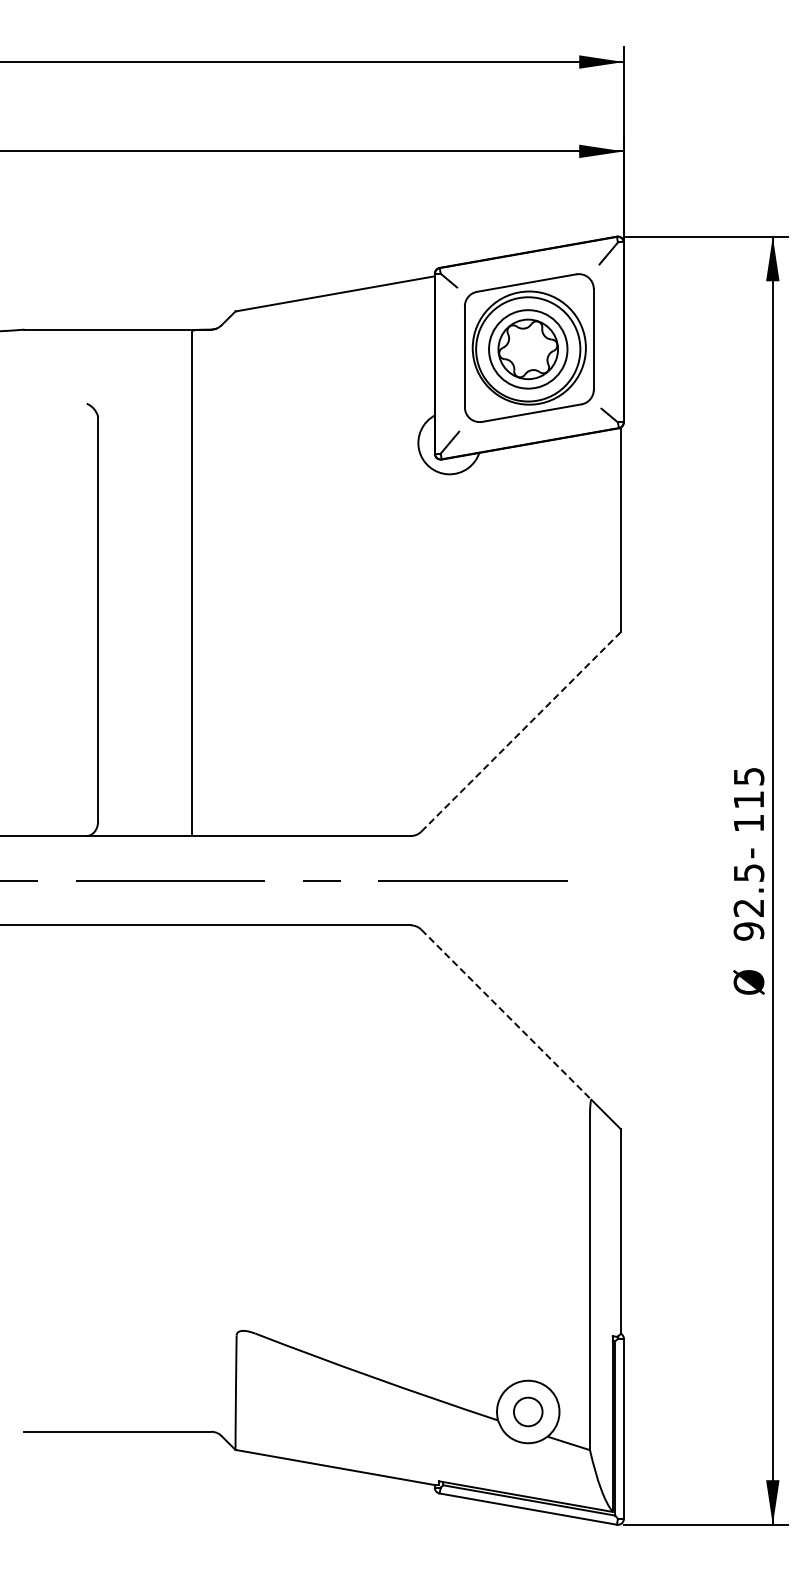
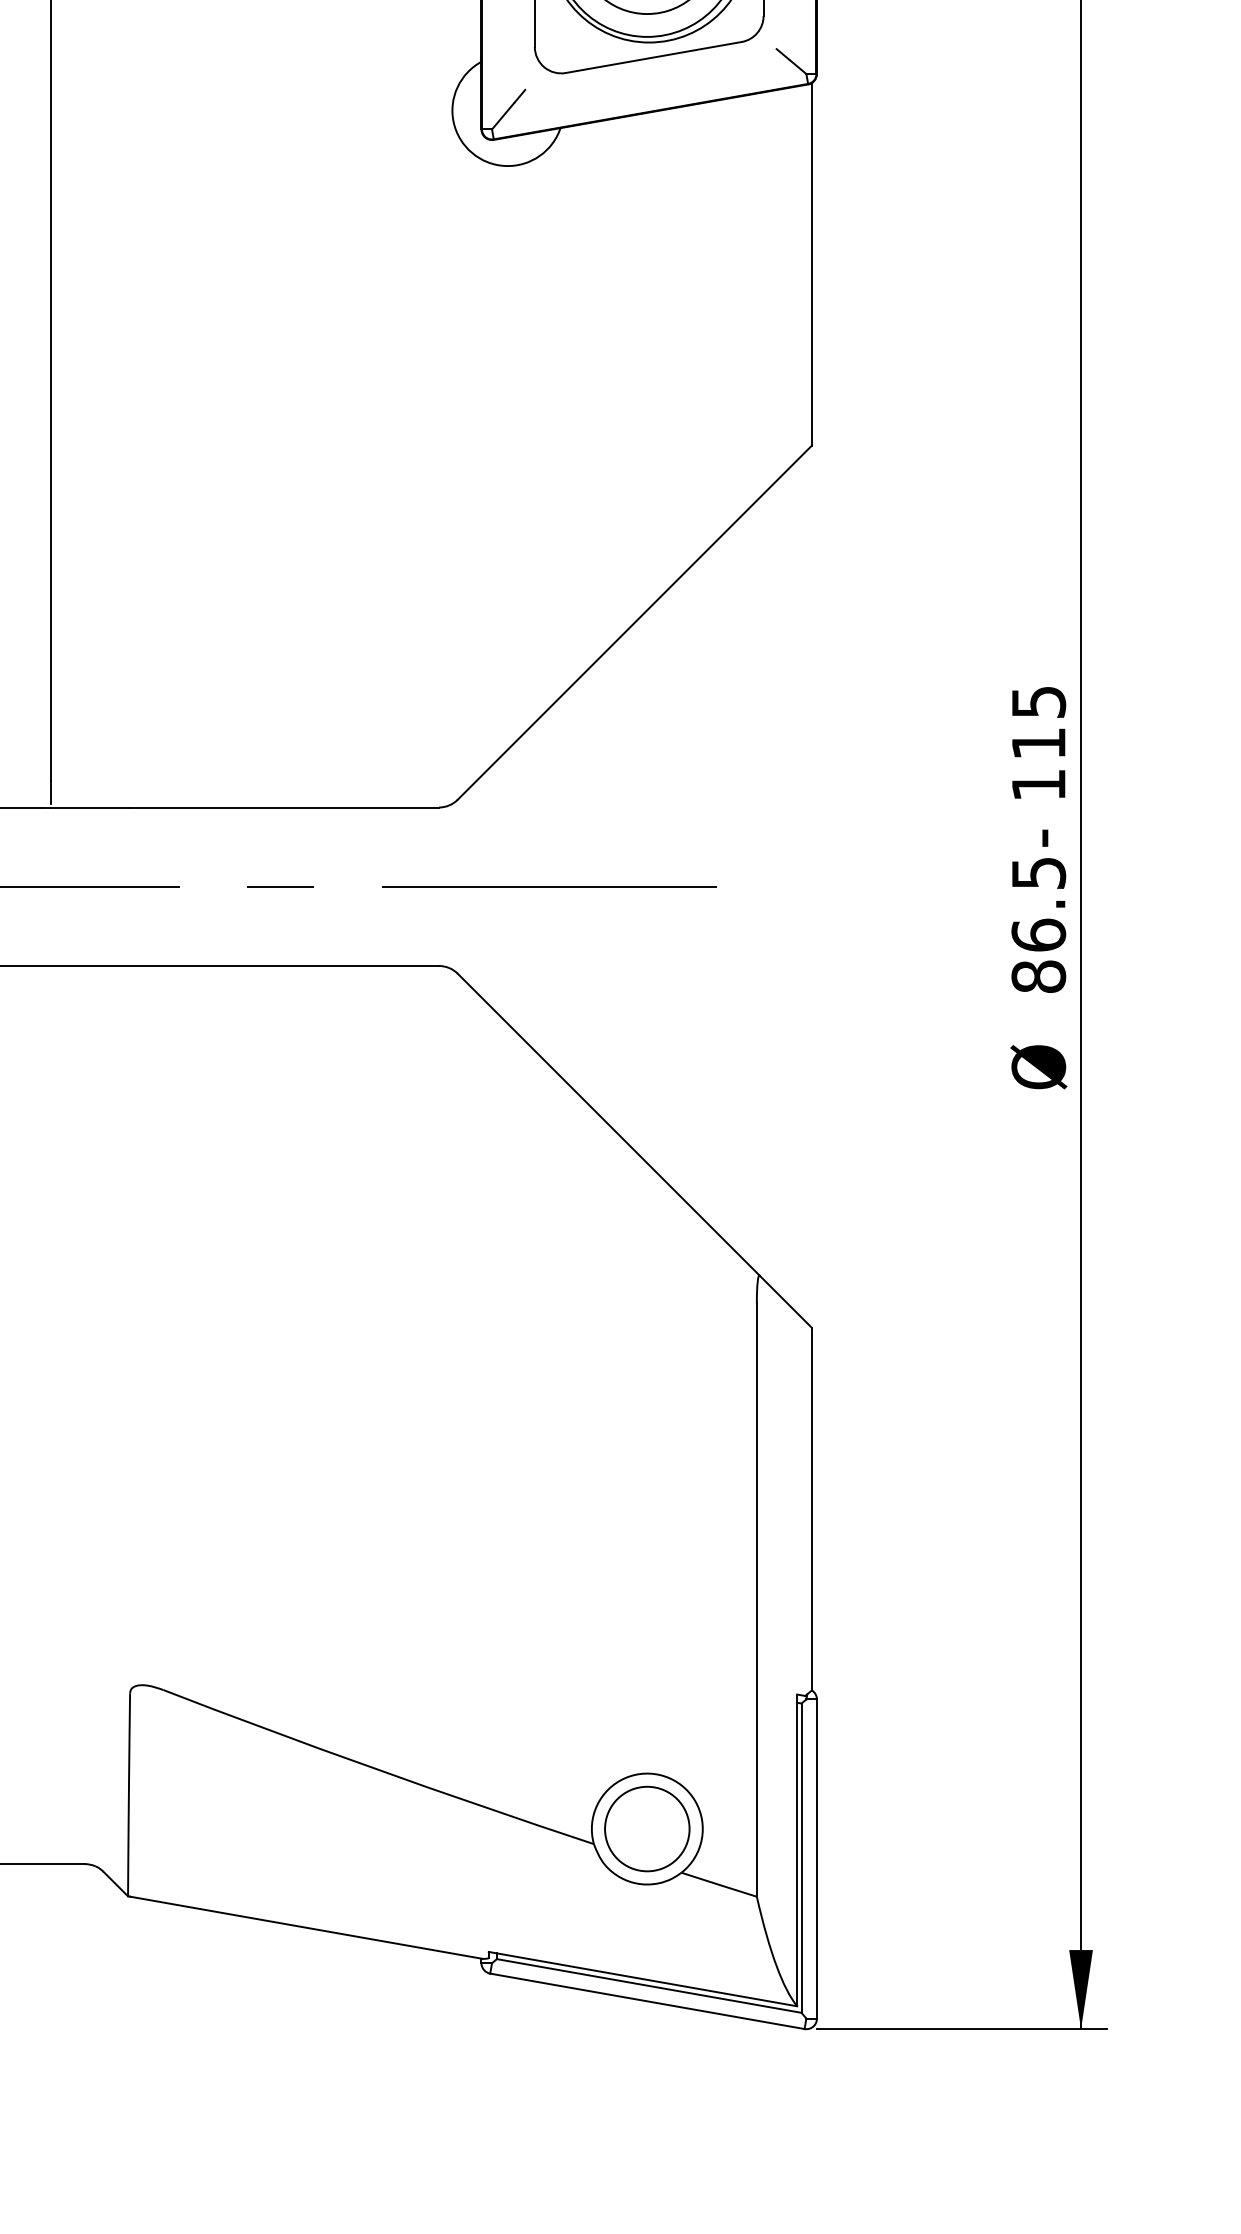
line: (521, 731) -> (635, 622), dashed -> solid
text: (748, 919) -> (1037, 955), 92.5 -> 86.5
line: (506, 1015) -> (608, 1125), dashed -> solid
circle: (528, 1411) -> (647, 1828), size x1.67

